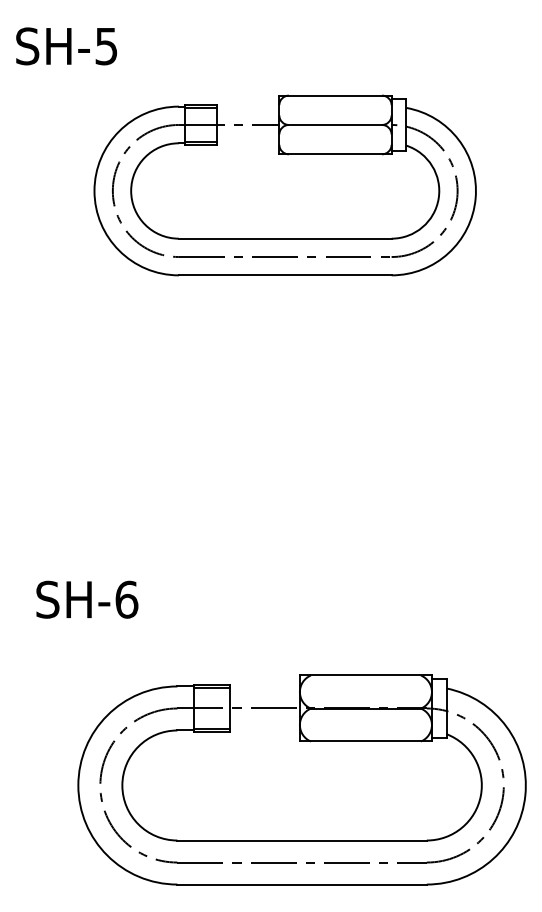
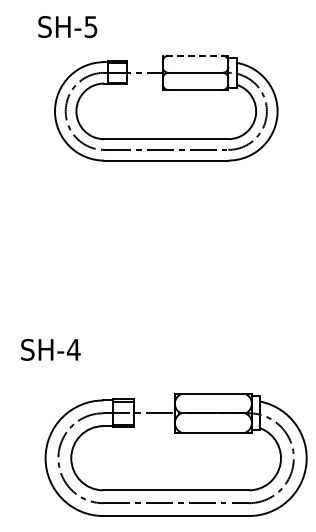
text: (66, 45) -> (67, 26), moved
line: (335, 95) -> (195, 55), solid -> dashed
text: (126, 599) -> (73, 349), SH-6 -> SH-4

